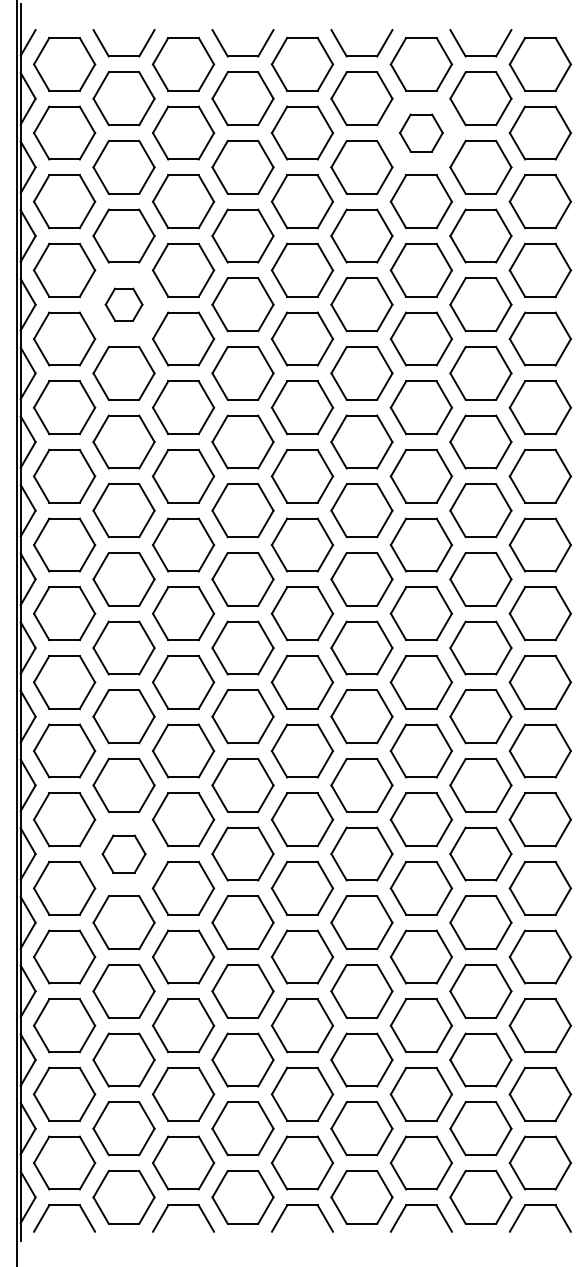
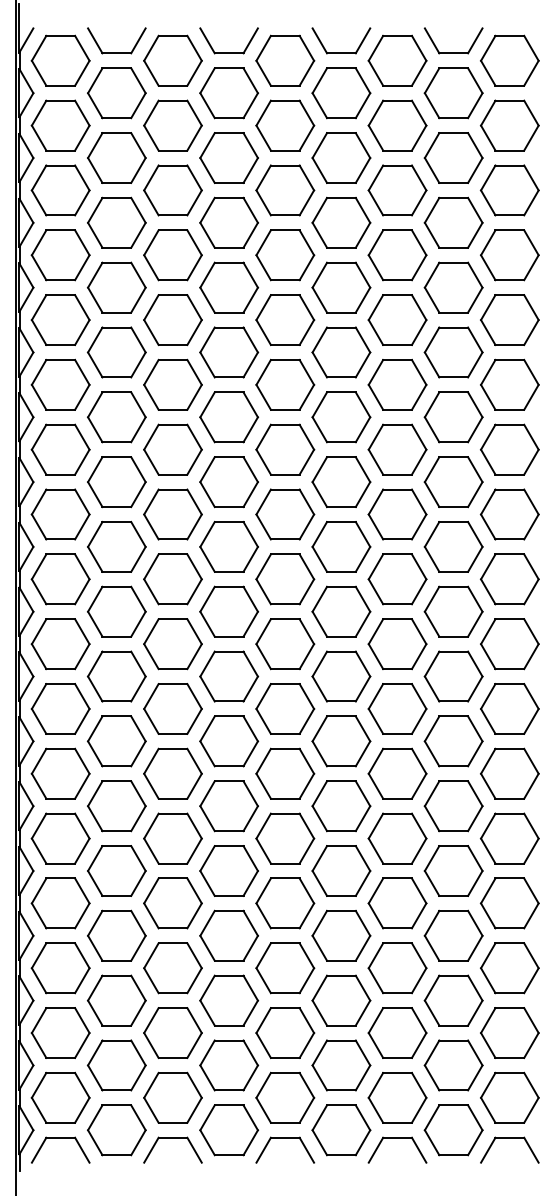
part: (421, 132) -> (397, 125), size x1.43
part: (123, 304) -> (116, 287), size x1.67
part: (123, 854) -> (116, 806), size x1.43

